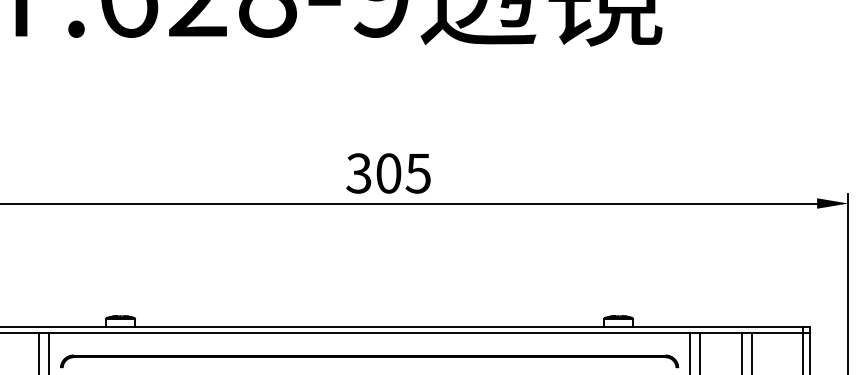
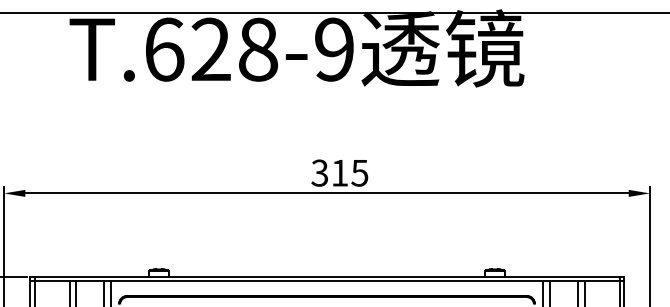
text: (389, 172) -> (340, 172), 305 -> 315

